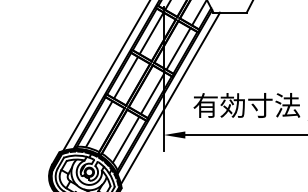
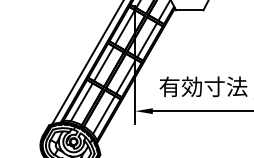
line: (170, 97) -> (140, 80), removed

